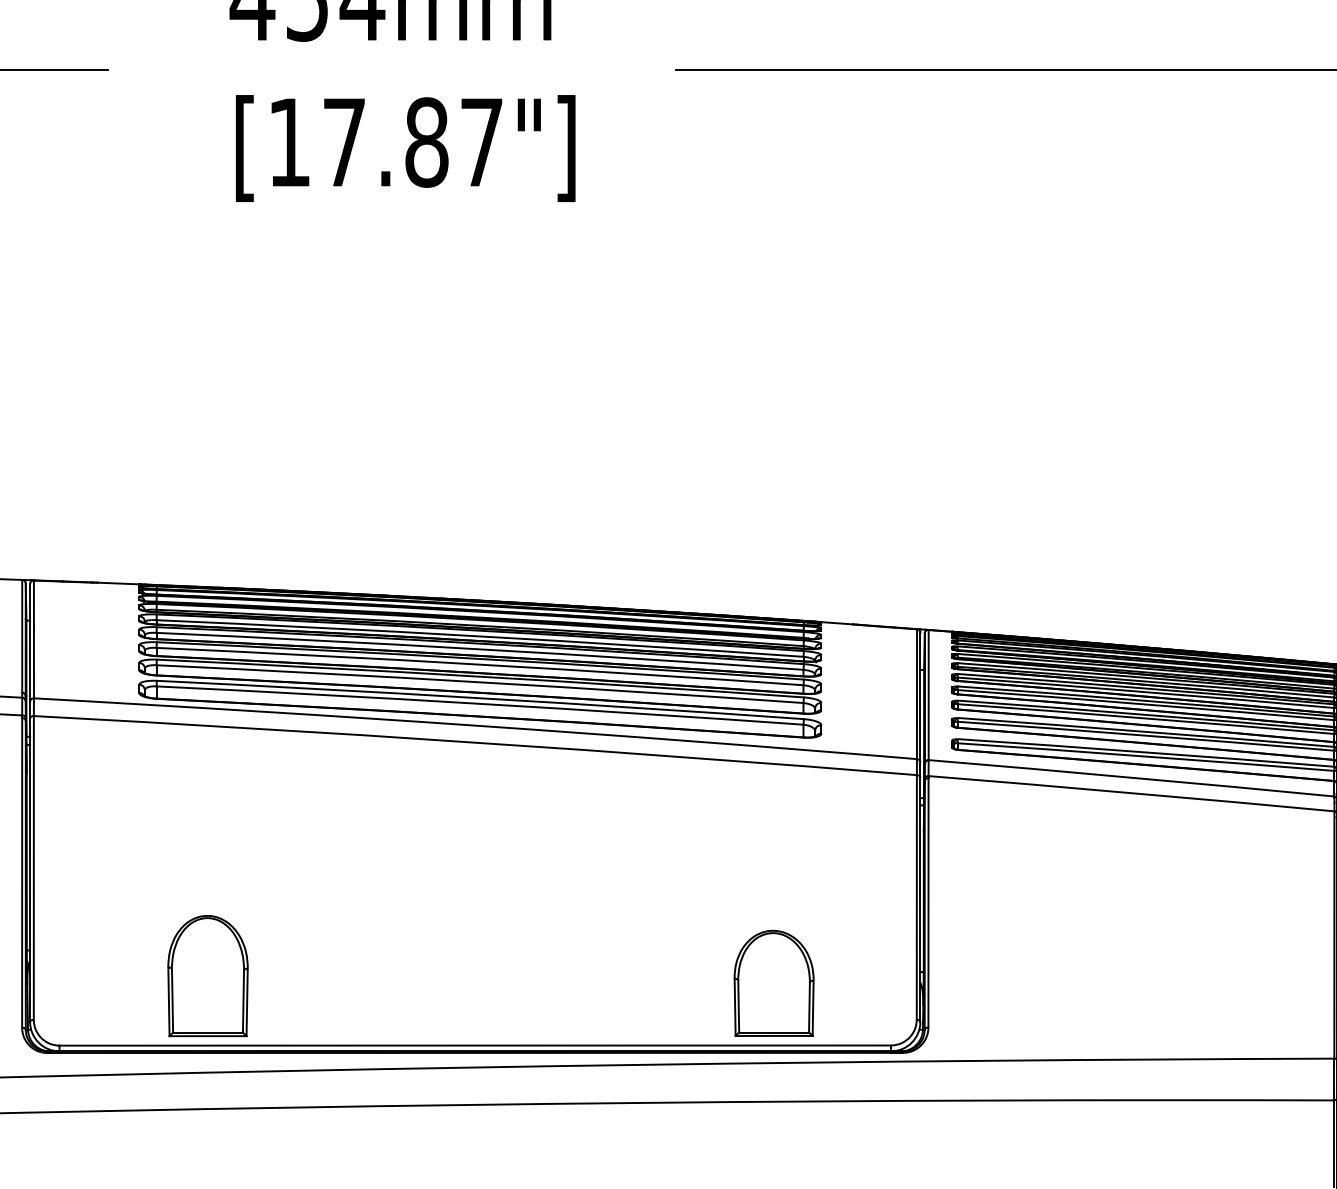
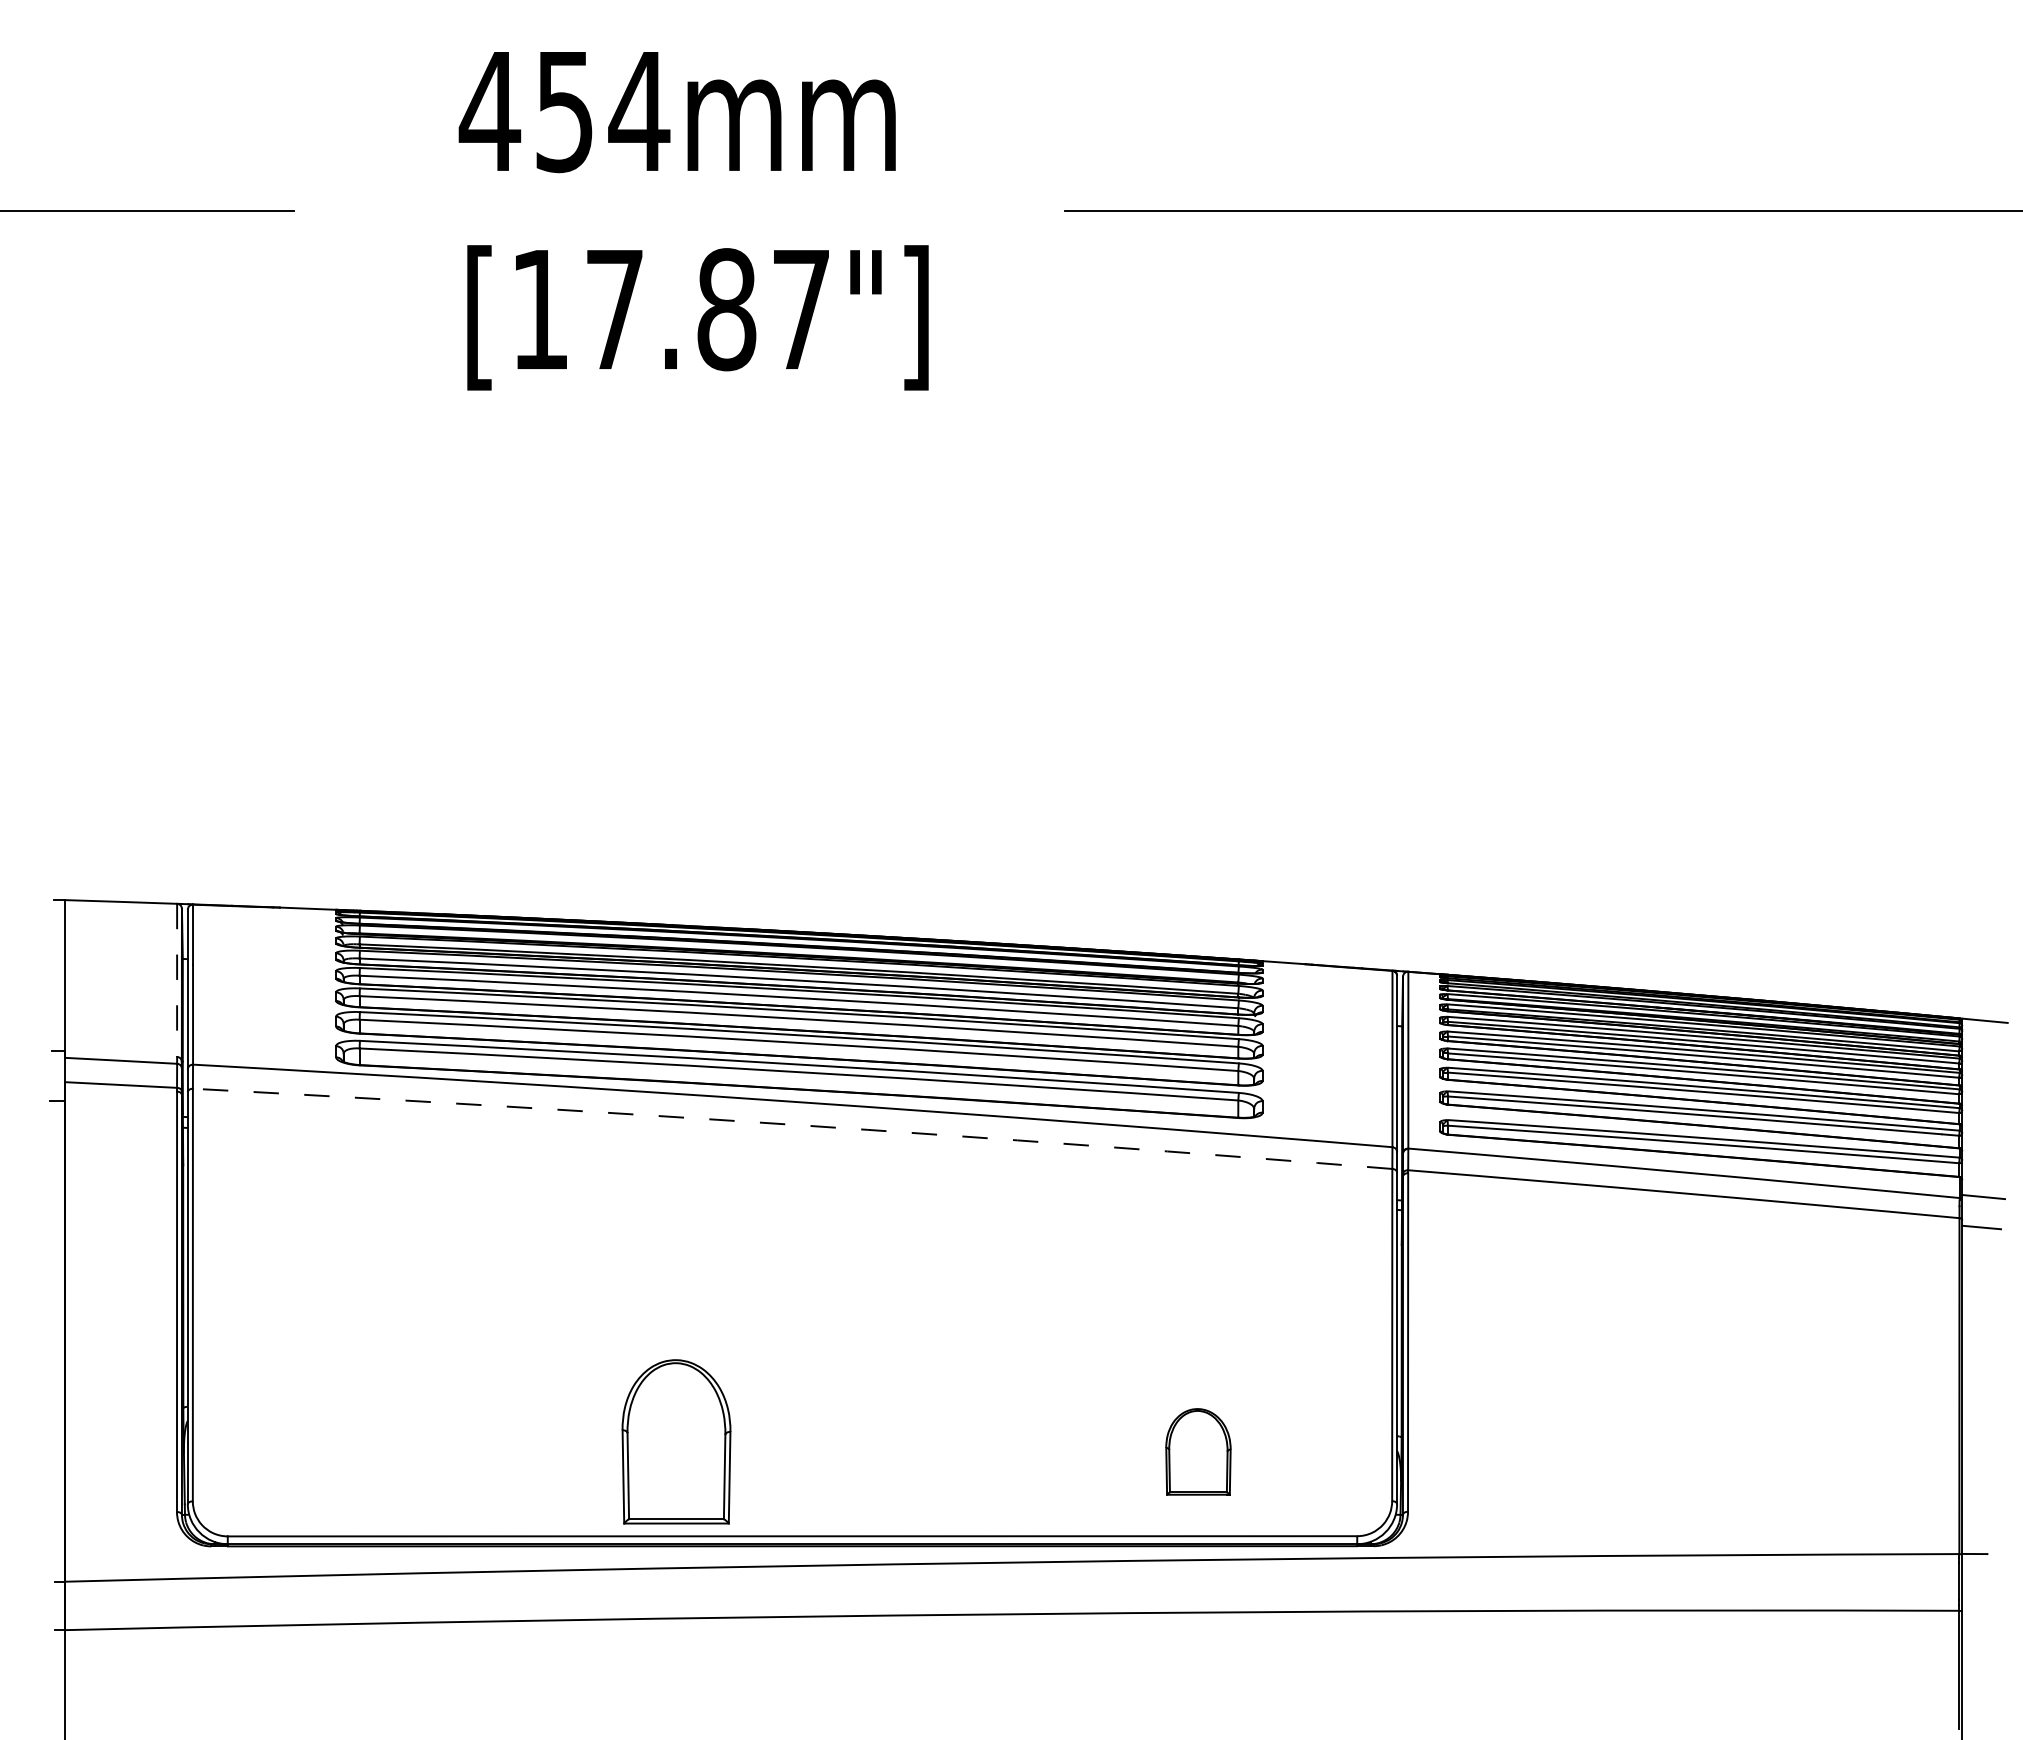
line: (22, 636) -> (177, 980), solid -> dashed
arc: (475, 742) -> (792, 1124), solid -> dashed
part: (208, 975) -> (676, 1441), moved
part: (774, 983) -> (1198, 1451), size x0.6

